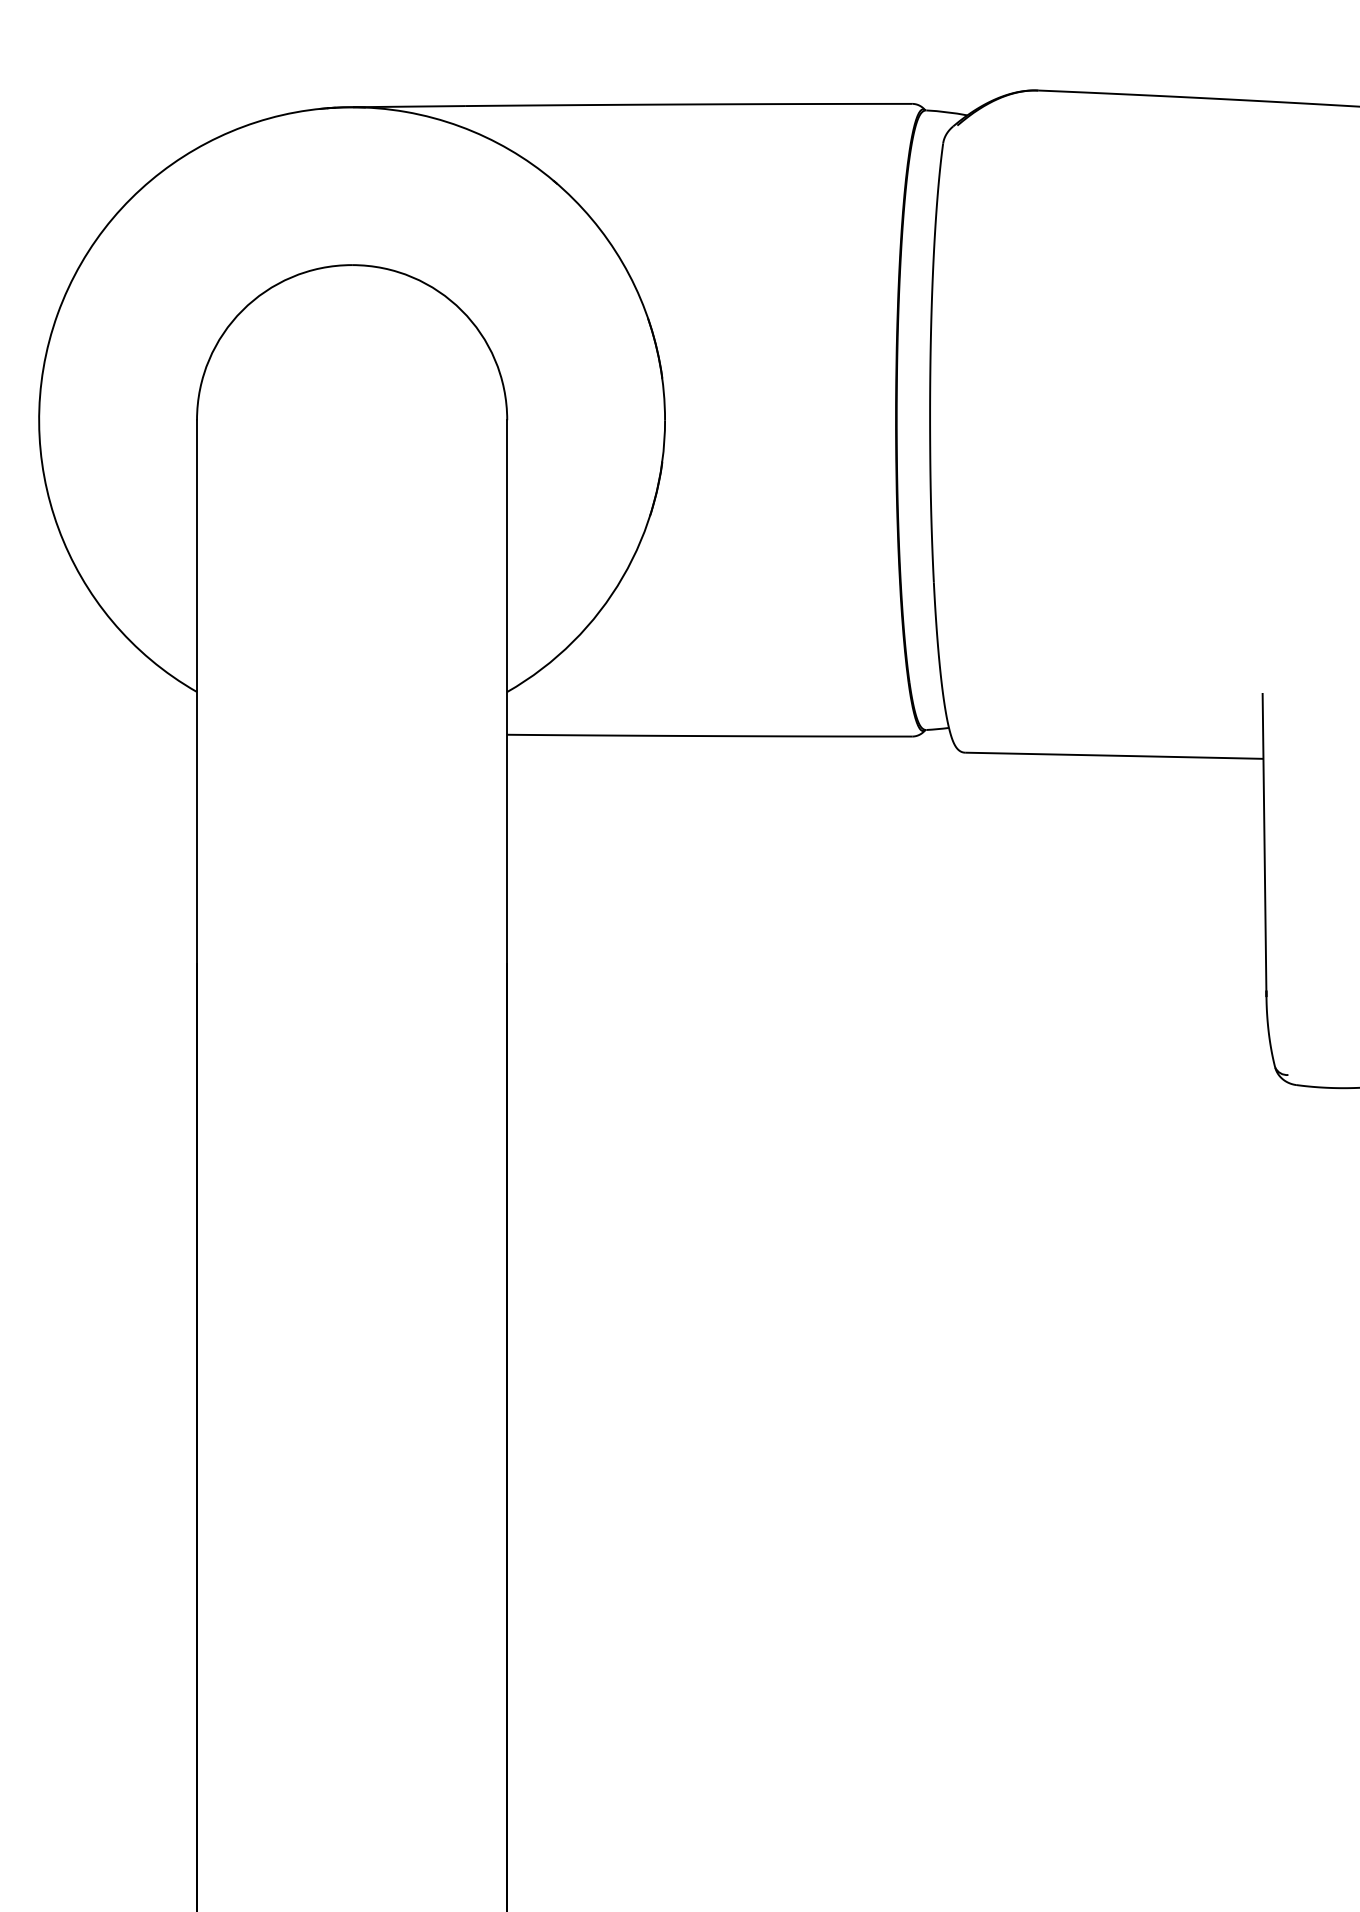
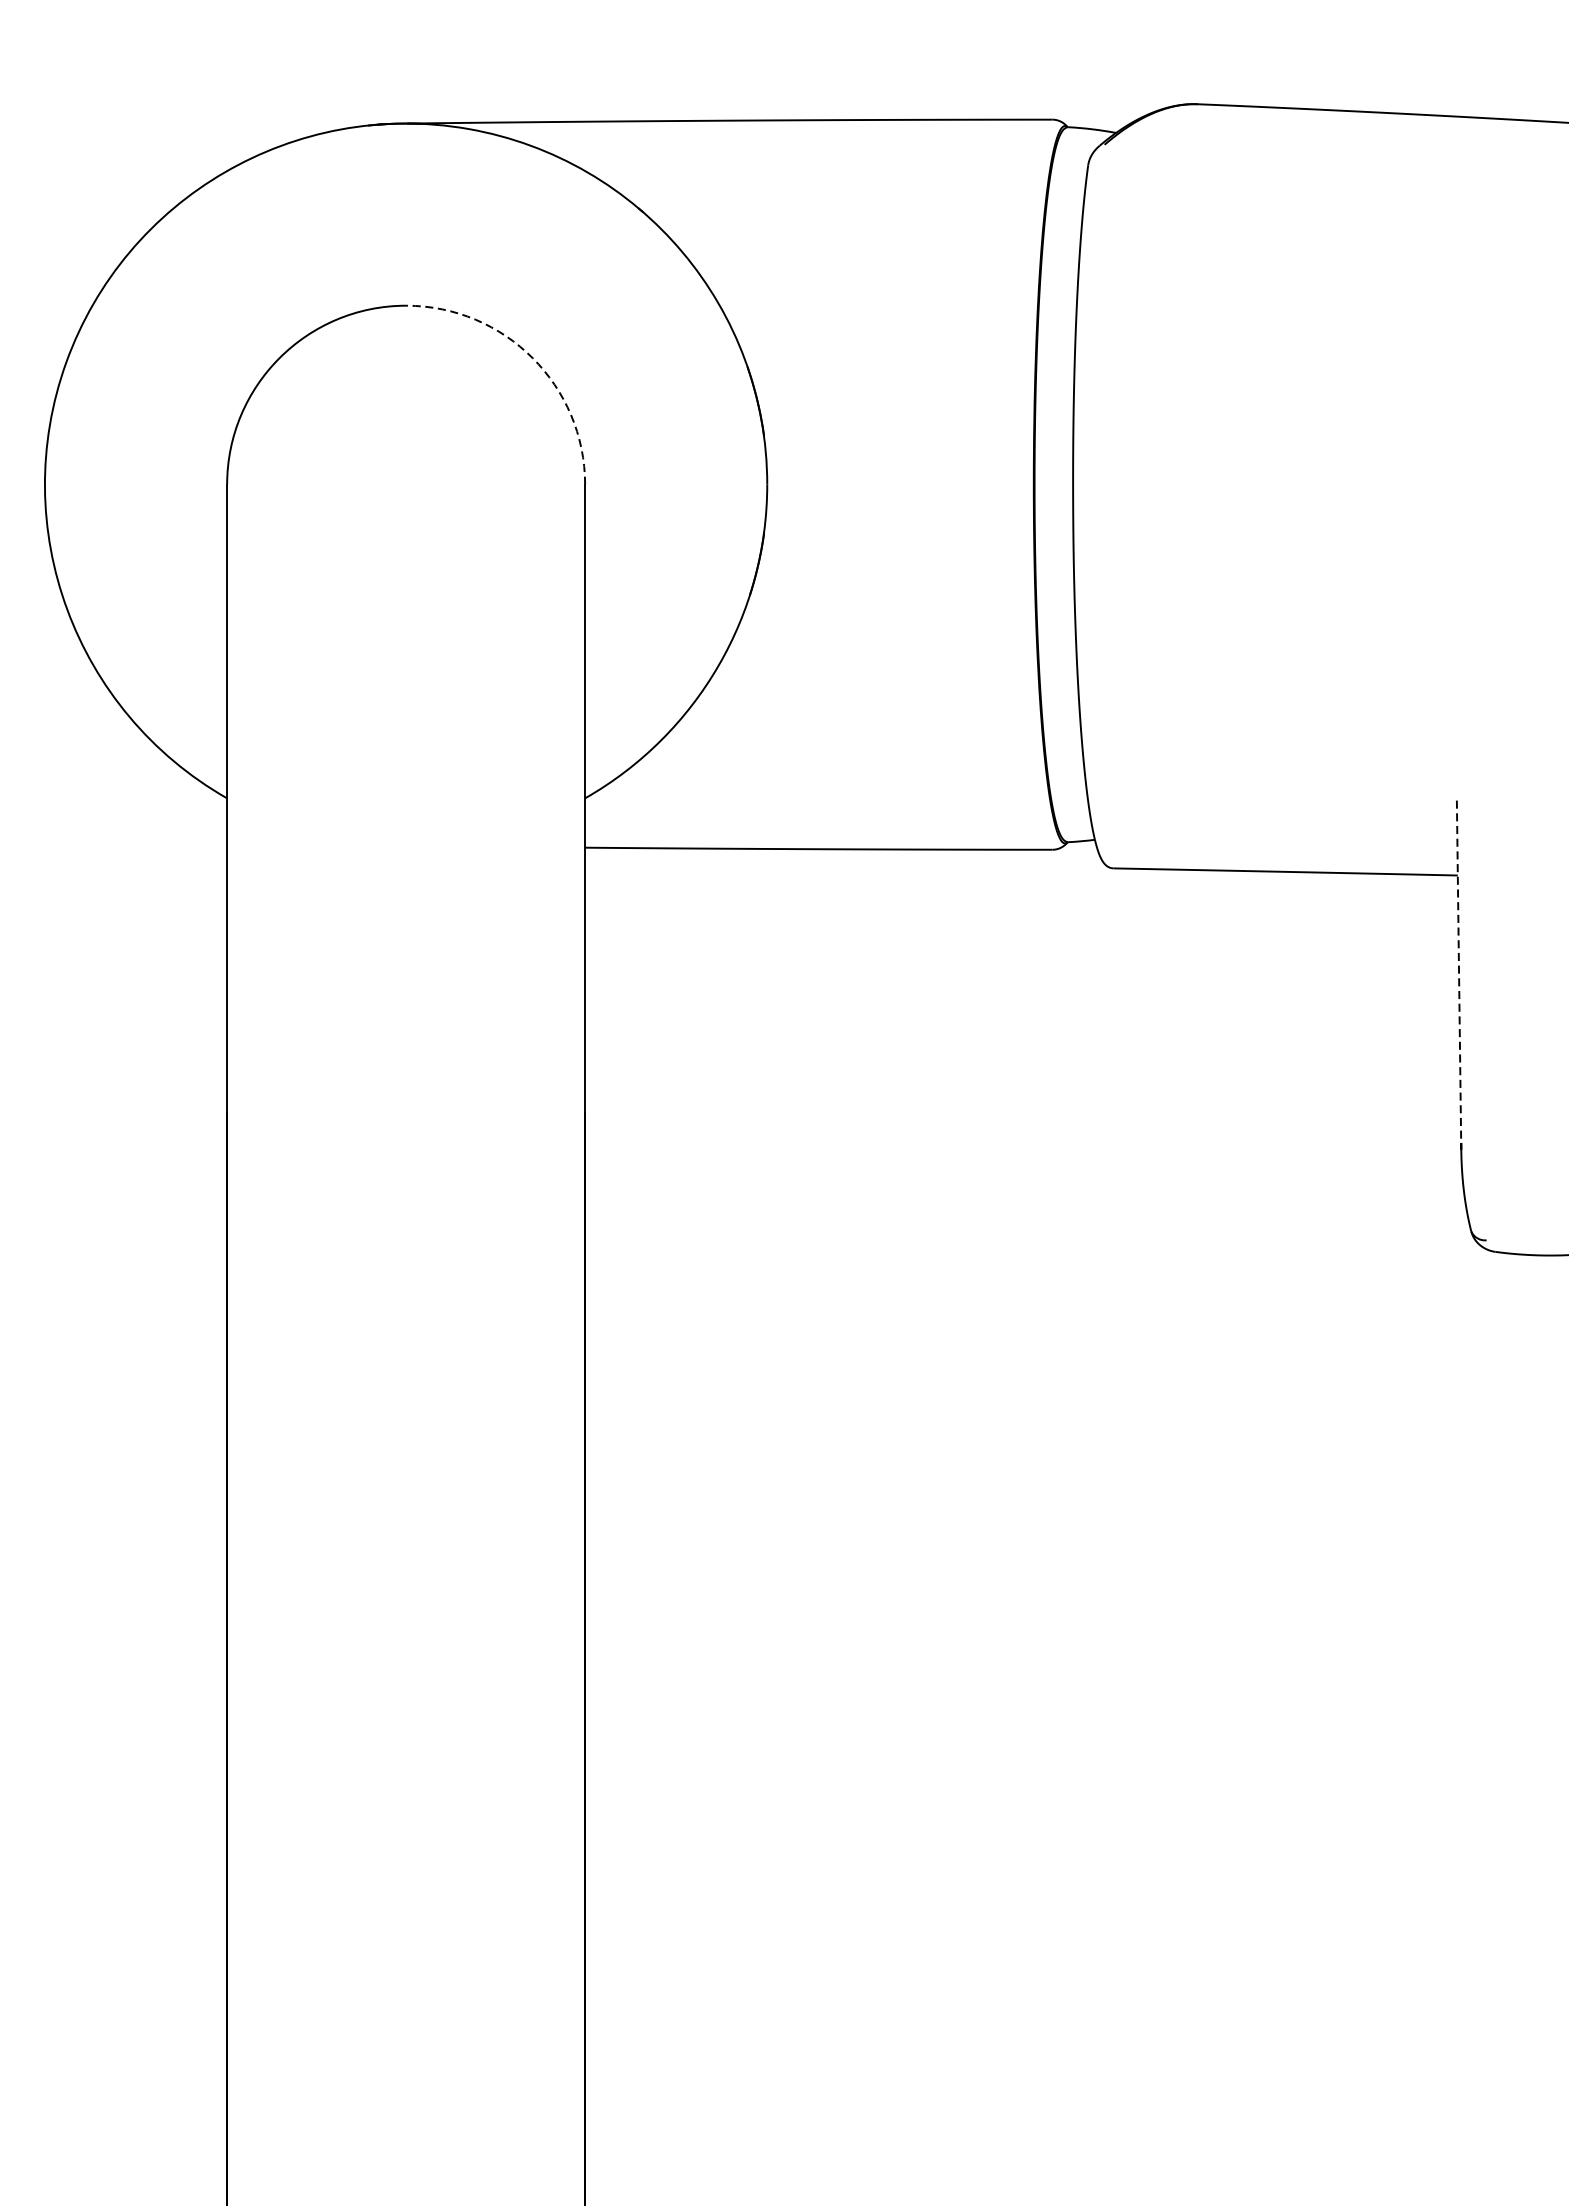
arc: (461, 310) -> (532, 358), solid -> dashed
line: (1264, 845) -> (1459, 975), solid -> dashed

